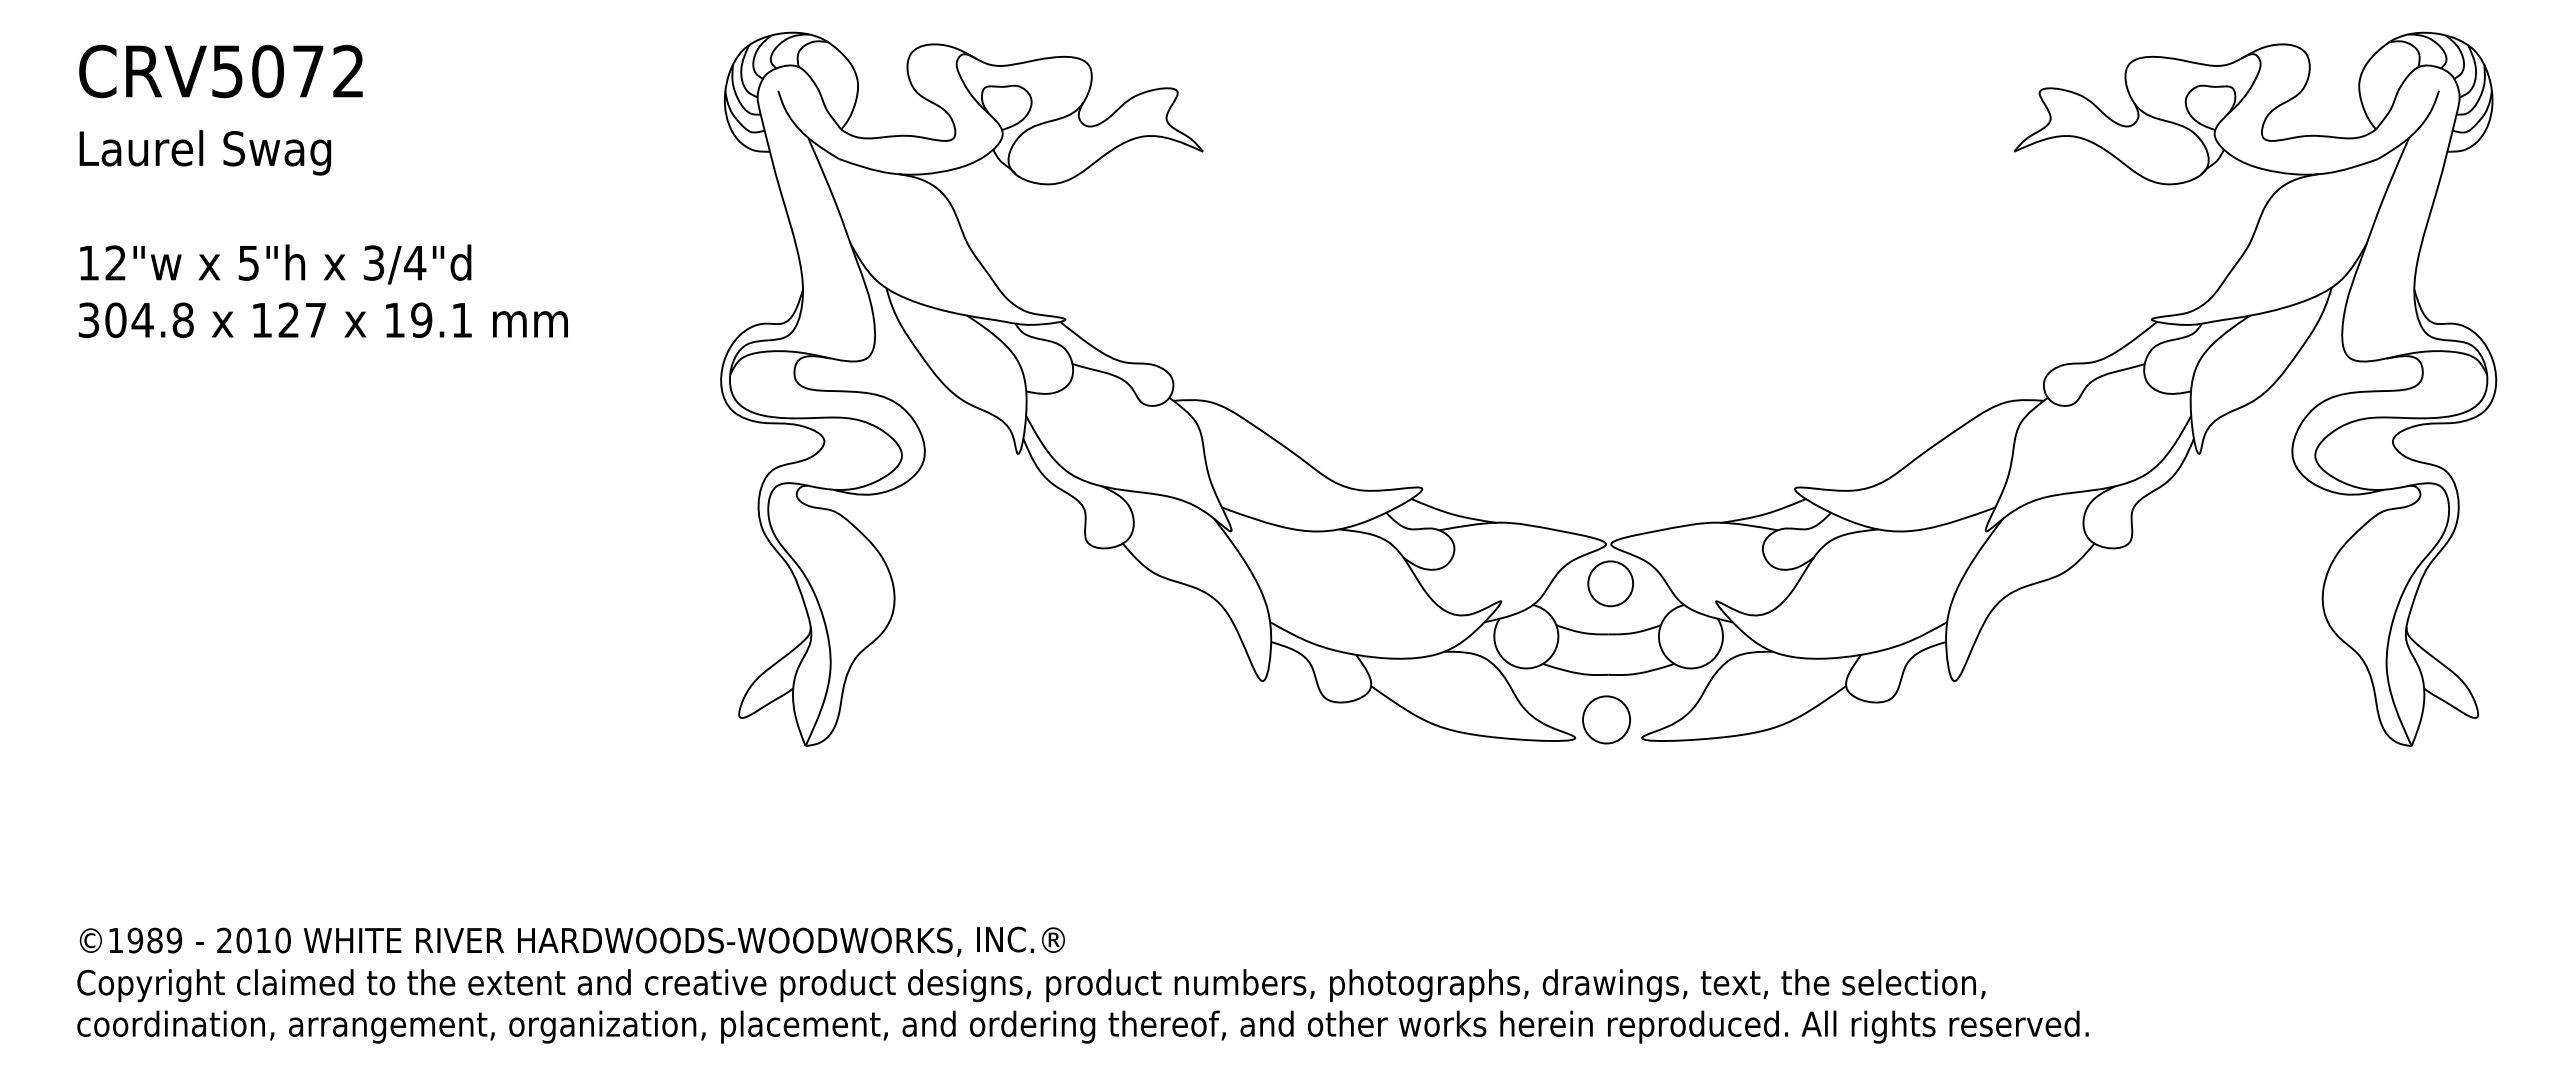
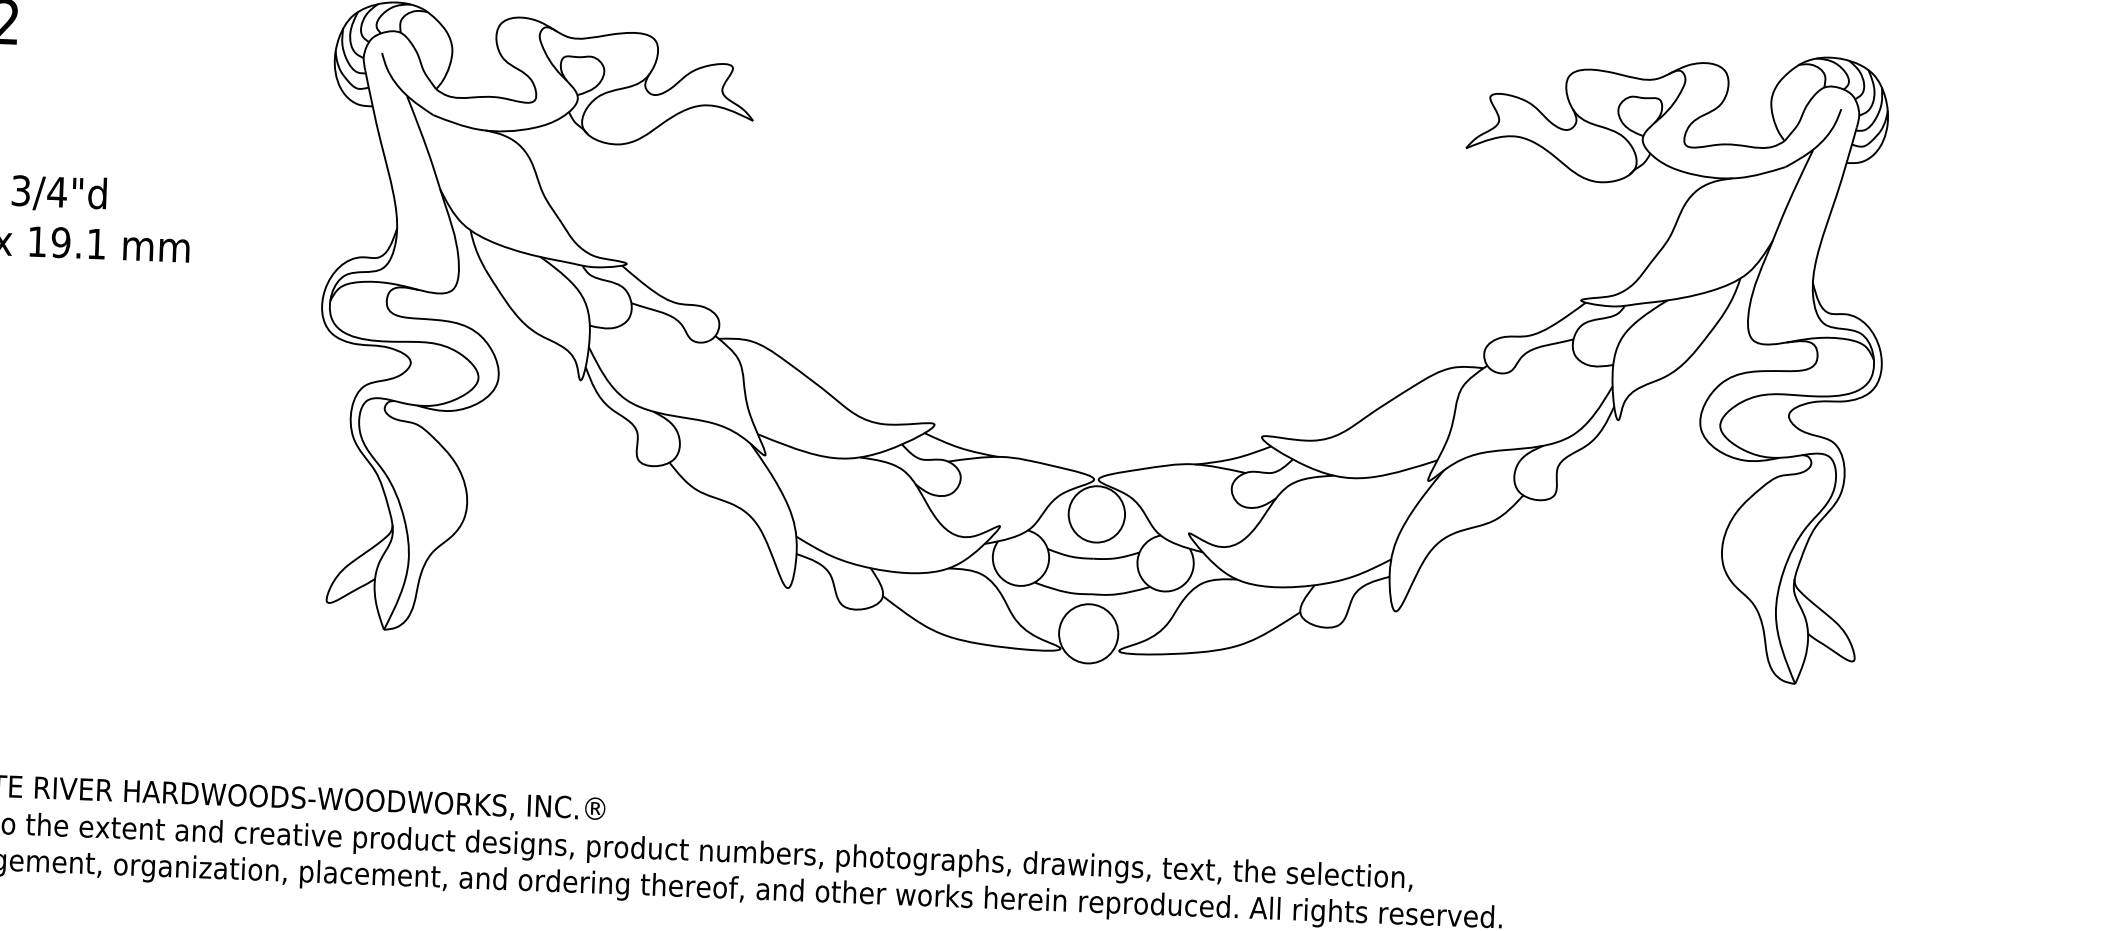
circle: (1610, 583) -> (1096, 514), size x1.43
circle: (1606, 719) -> (1088, 633), size x1.43

